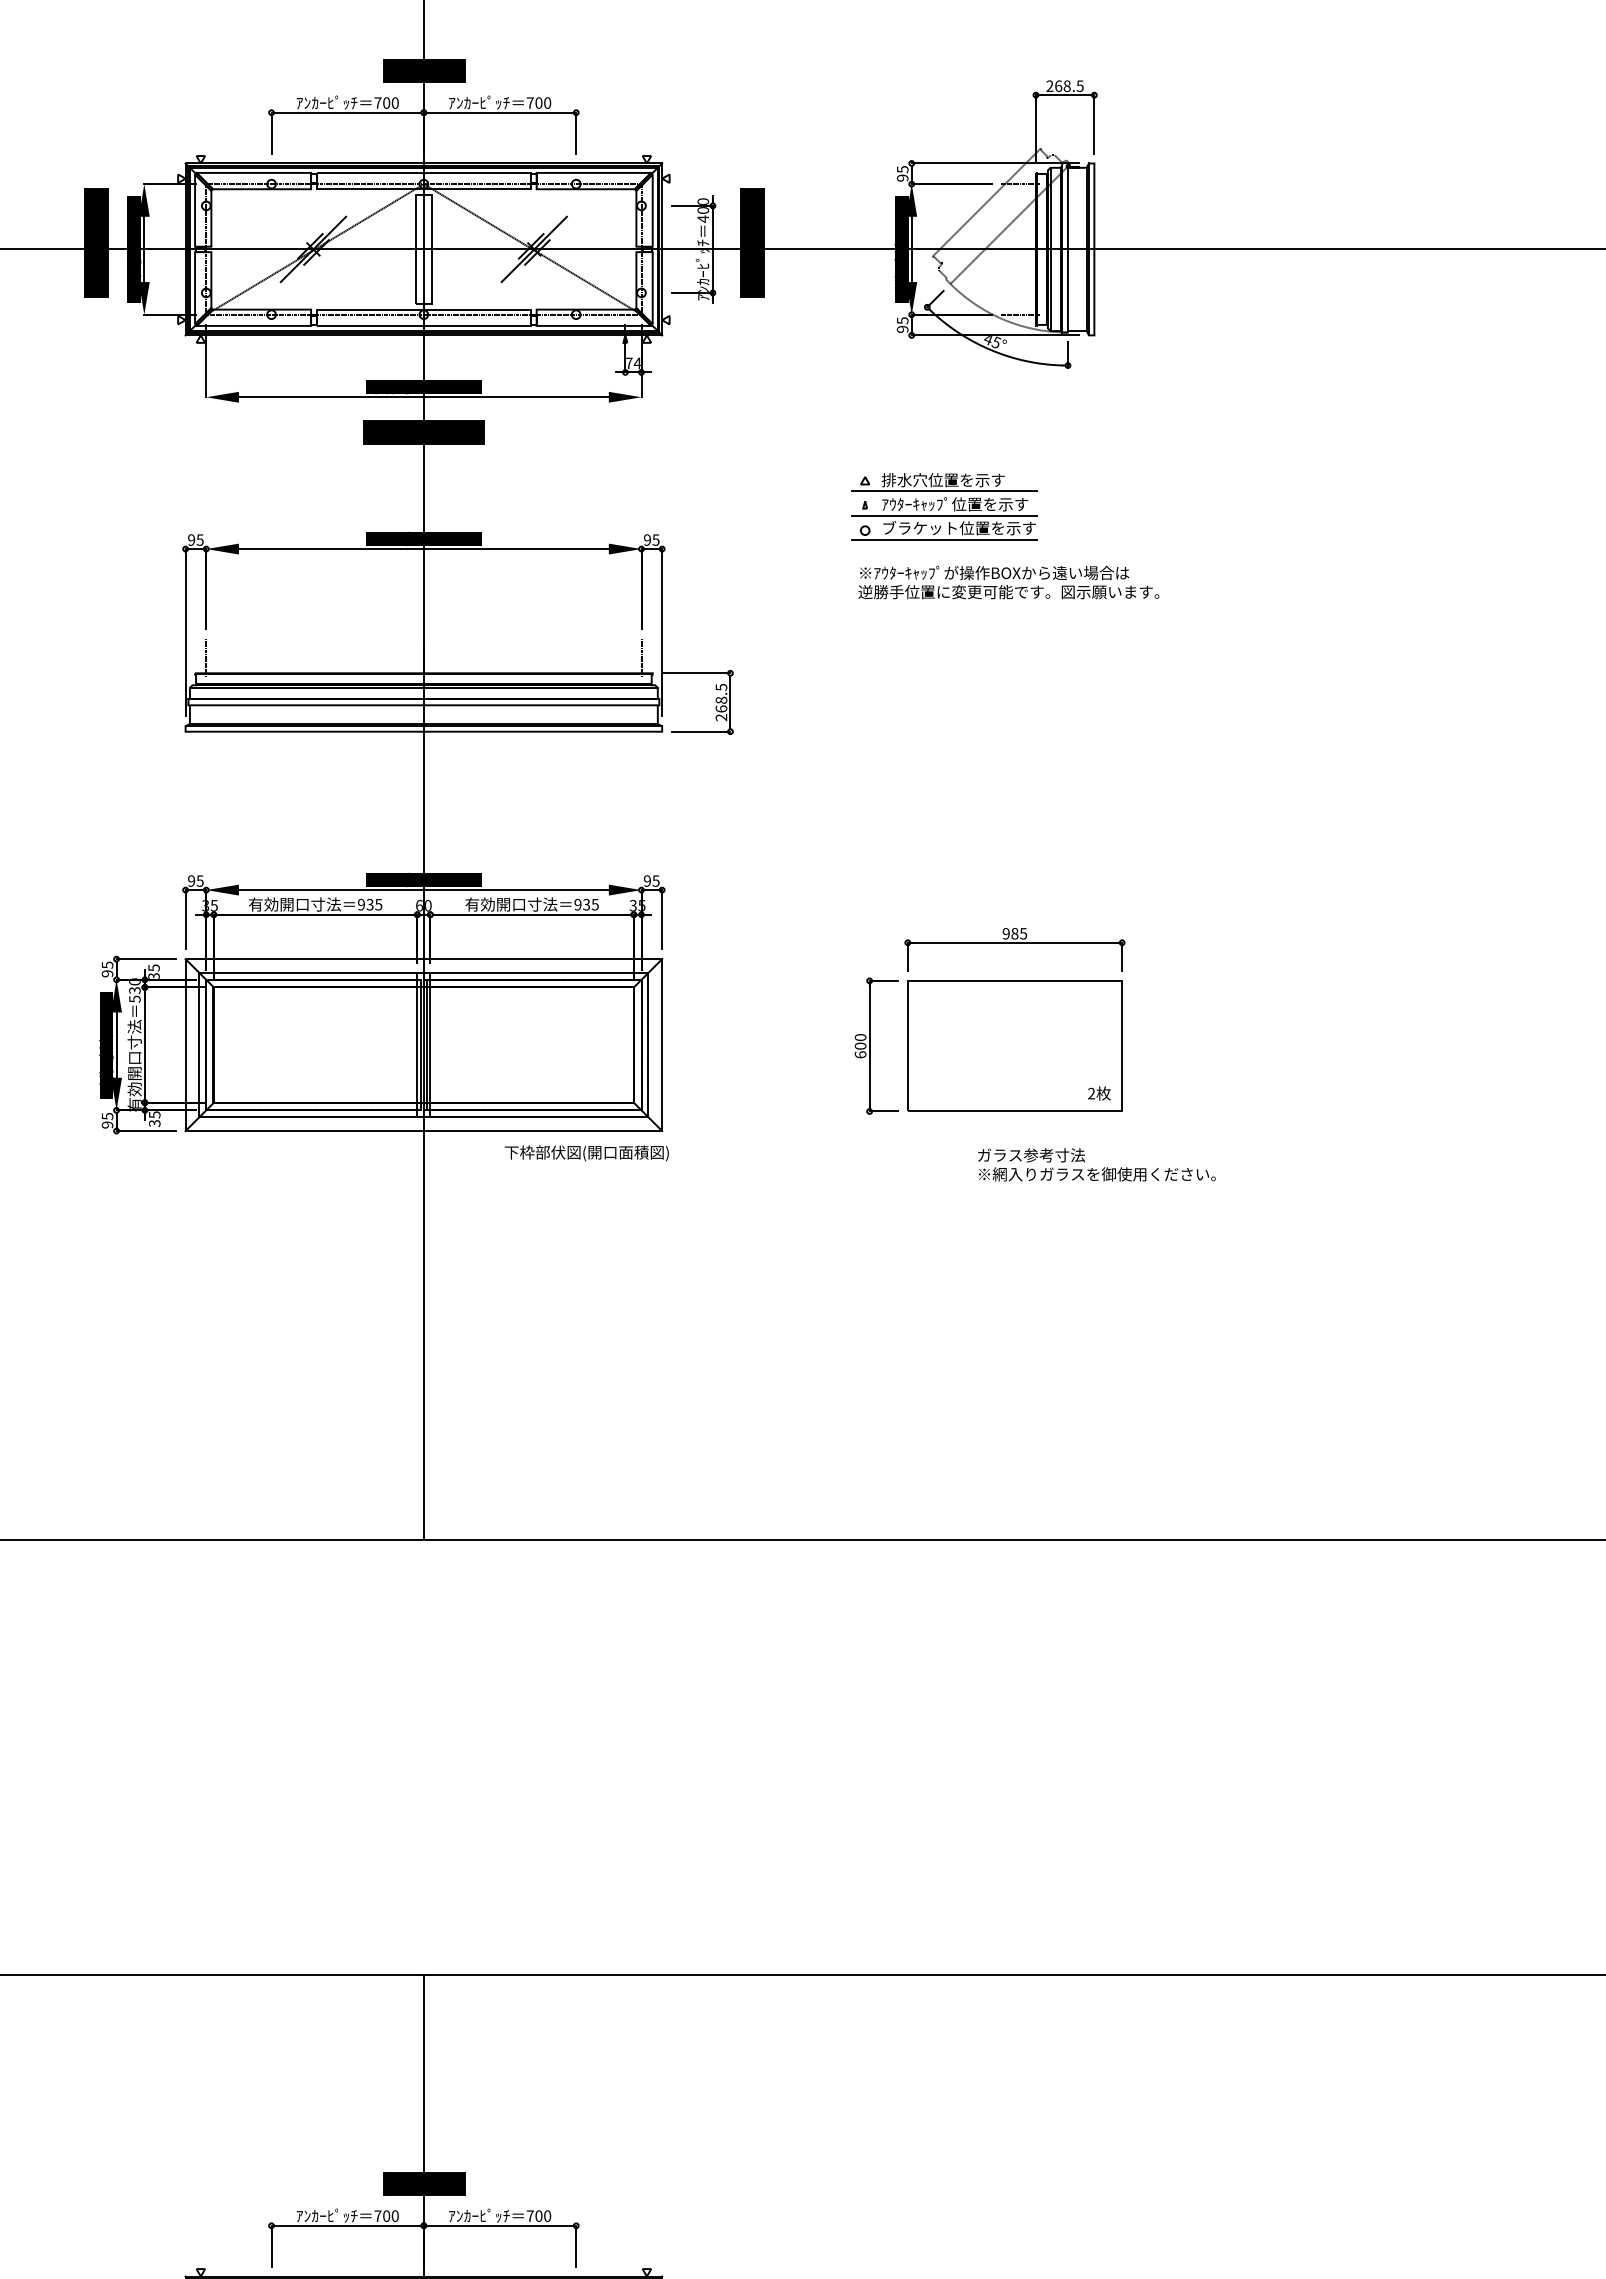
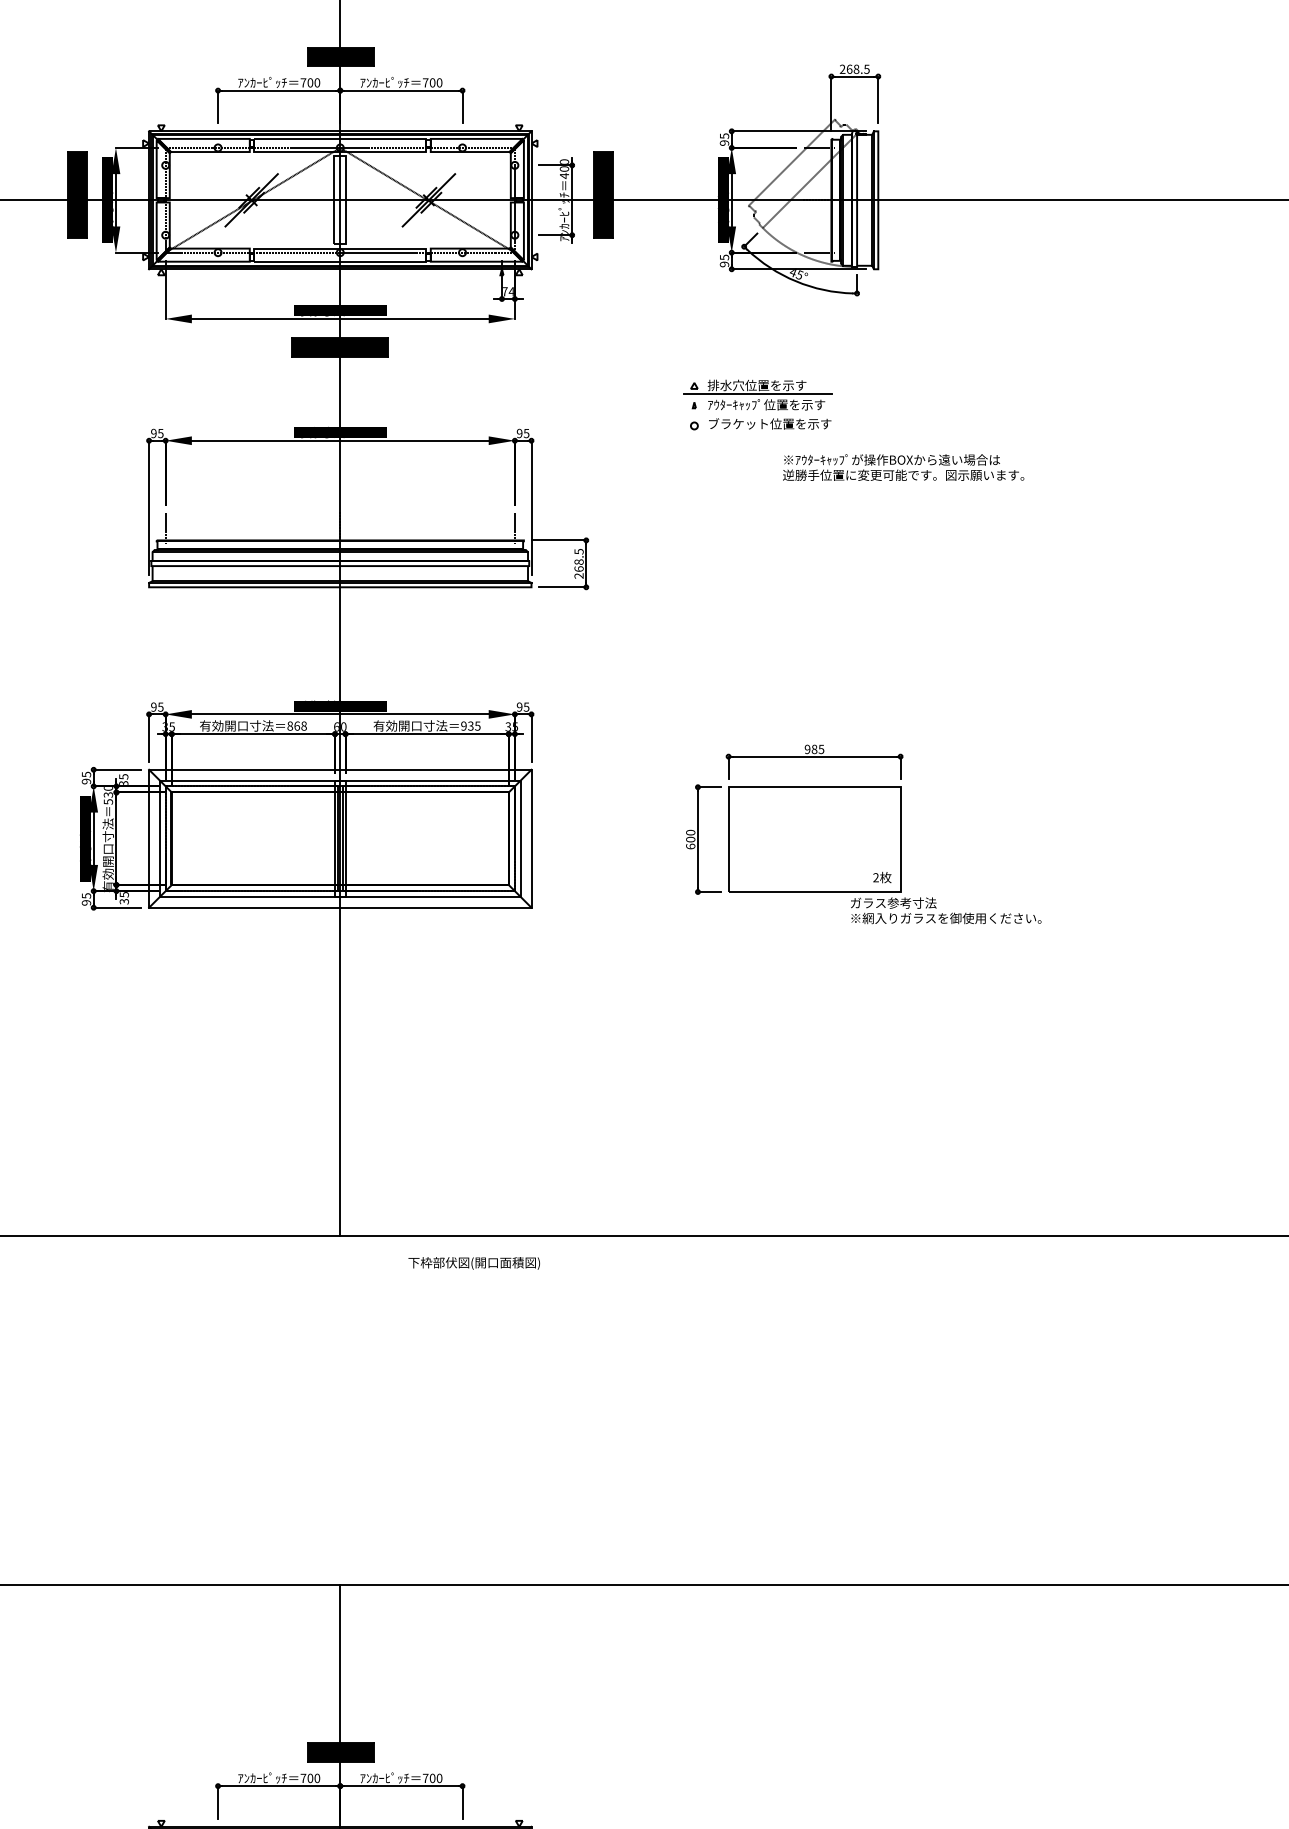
line: (944, 516) -> (758, 414), removed
line: (944, 540) -> (758, 433), removed
text: (1008, 582) -> (903, 467), moved
text: (370, 904) -> (297, 725), 935 -> 868
text: (586, 1153) -> (473, 1263), moved
text: (1096, 1164) -> (945, 910), moved

